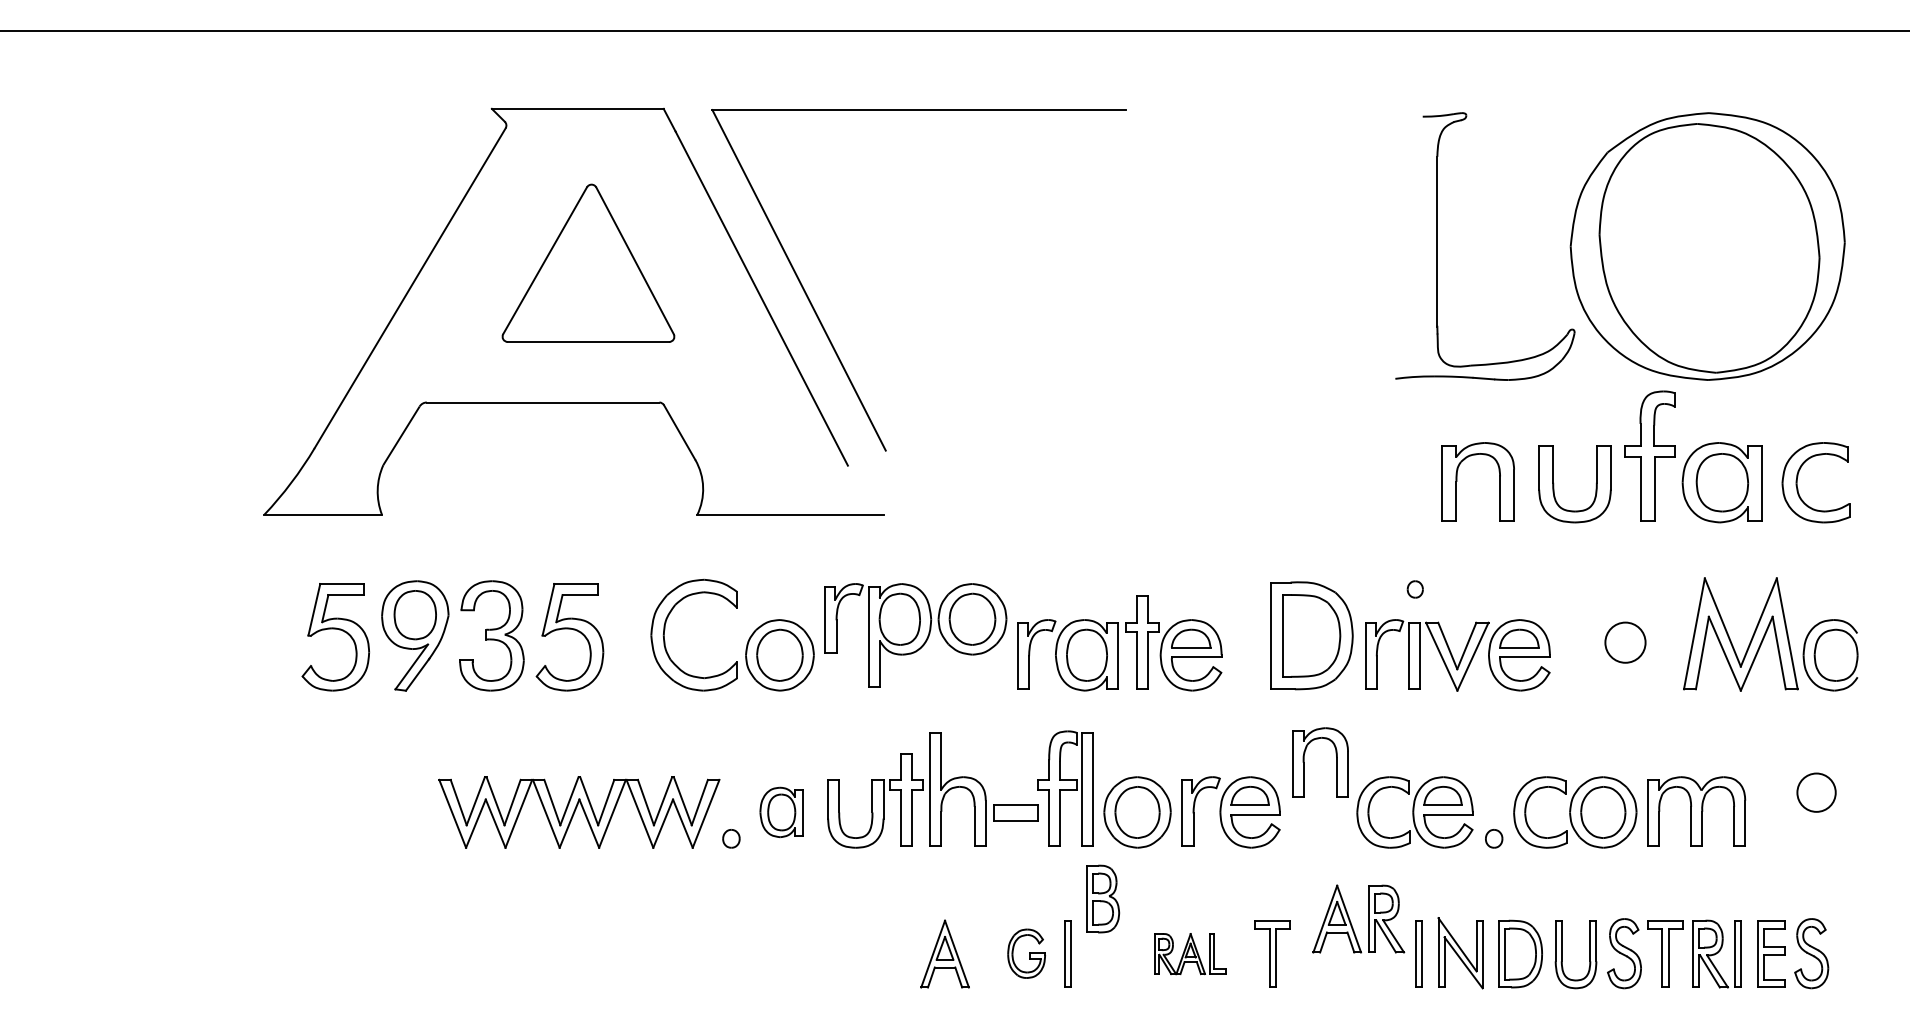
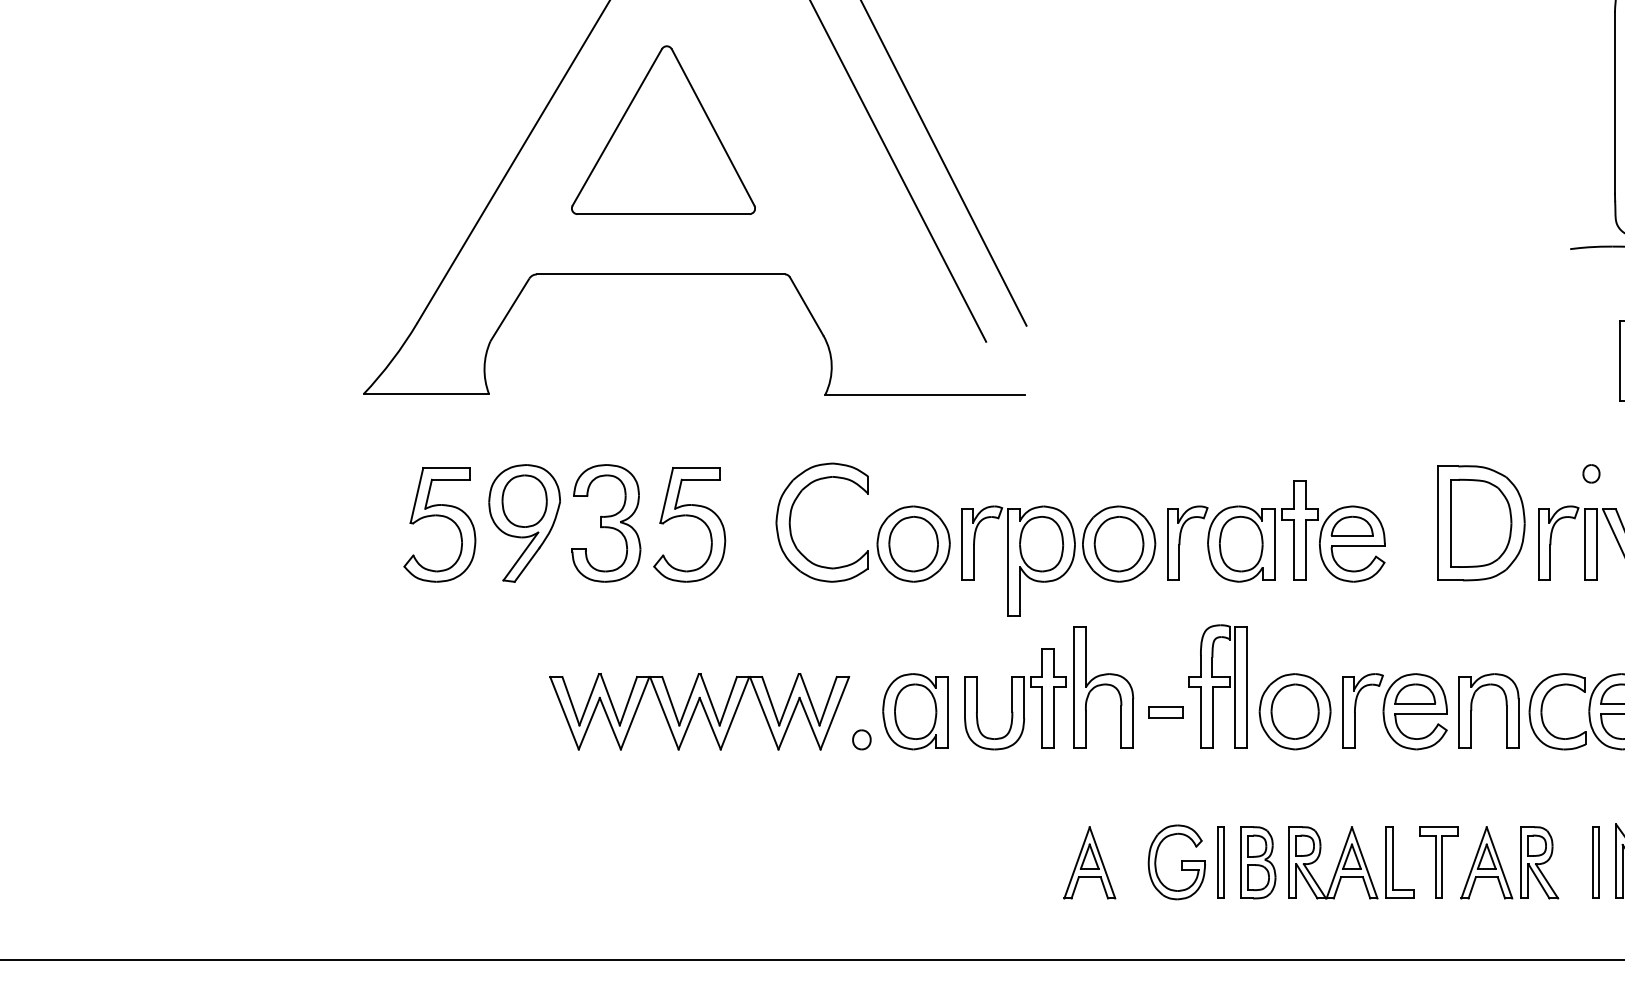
part: (588, 262) -> (663, 129), moved
part: (915, 635) -> (1058, 561), moved
part: (1304, 762) -> (1472, 710), moved
part: (781, 812) -> (915, 711), size x1.43
part: (1015, 813) -> (1164, 712), size x0.71
part: (1103, 898) -> (1258, 862), moved
part: (1350, 919) -> (1500, 863), moved
part: (1026, 953) -> (1176, 862), size x1.43
part: (1190, 953) -> (1351, 862), size x1.67

